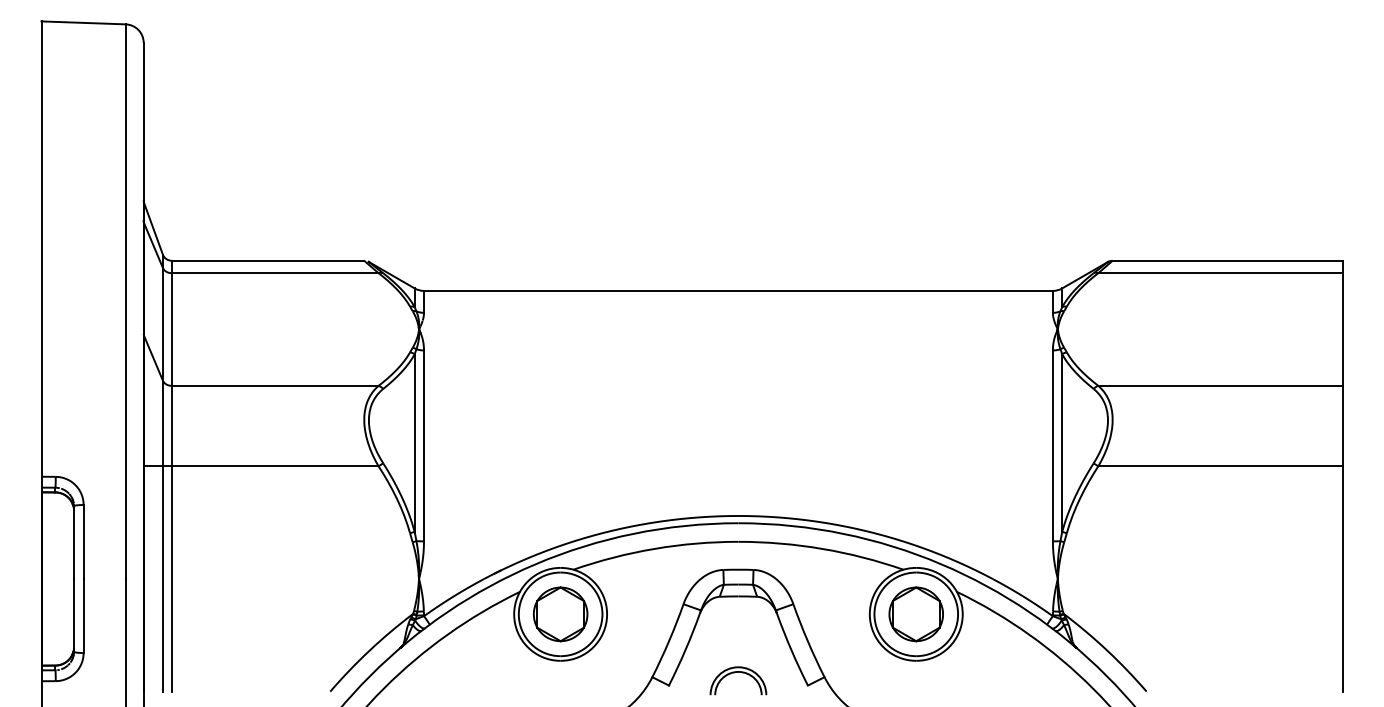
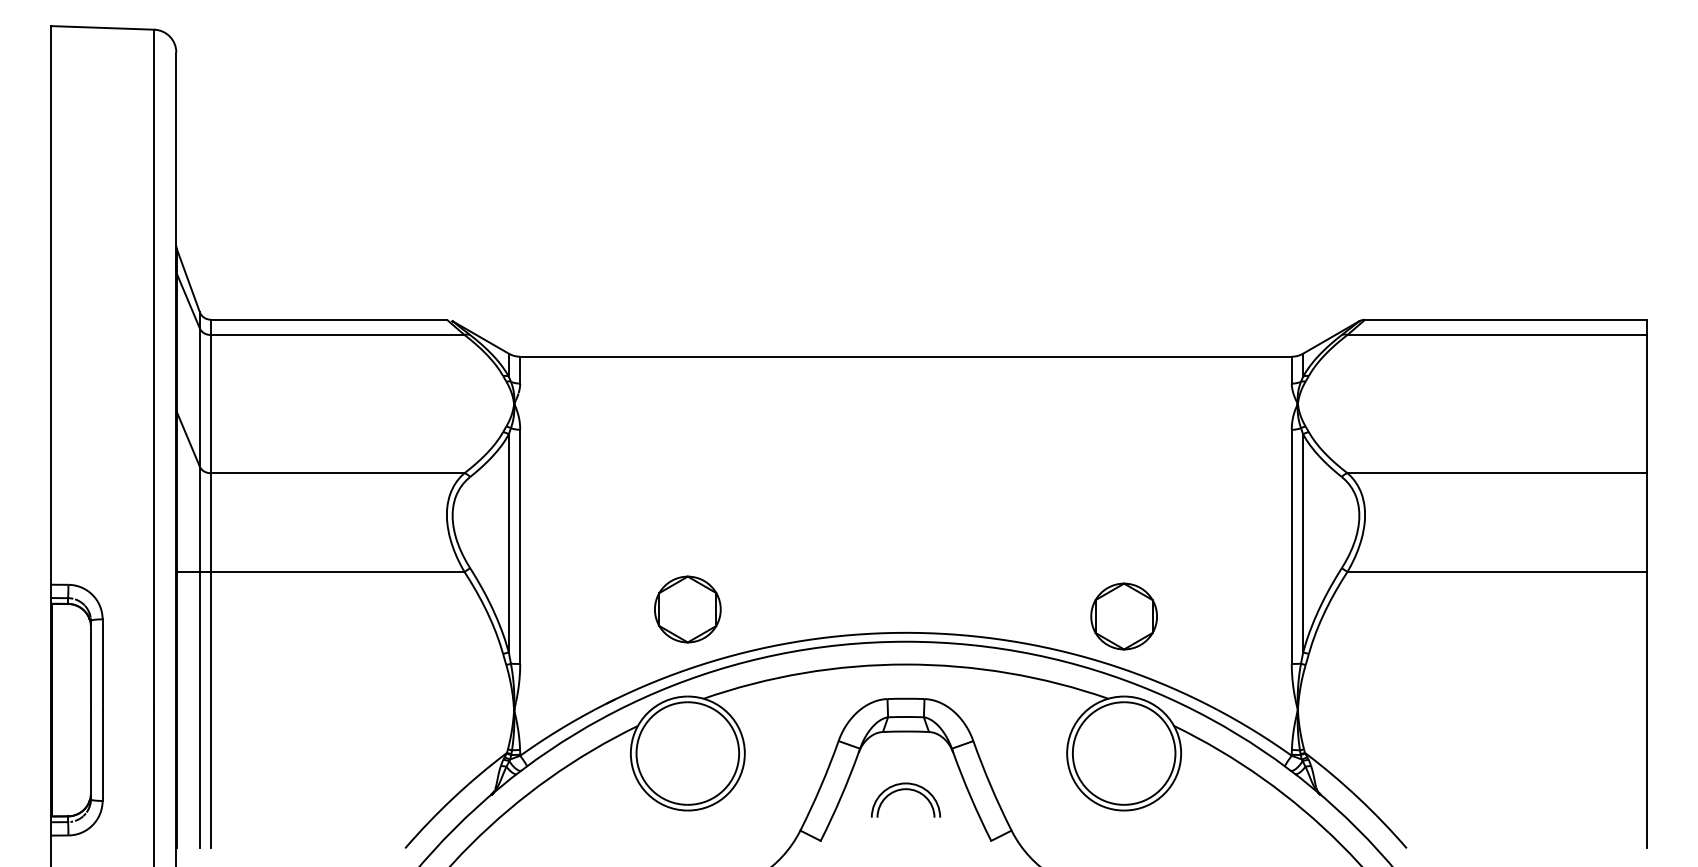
part: (560, 614) -> (687, 609), moved
part: (915, 614) -> (1123, 616), moved
part: (738, 673) -> (906, 790), moved

